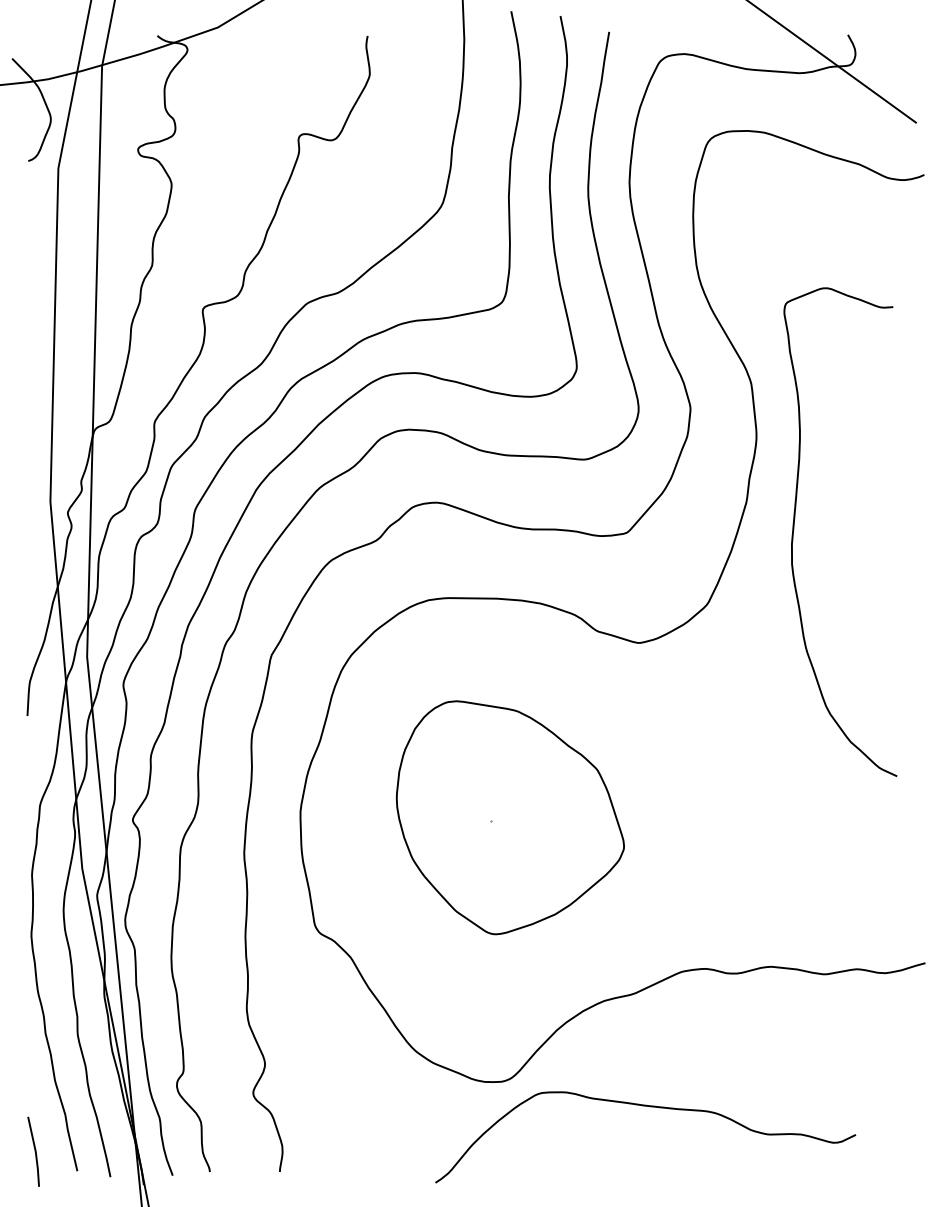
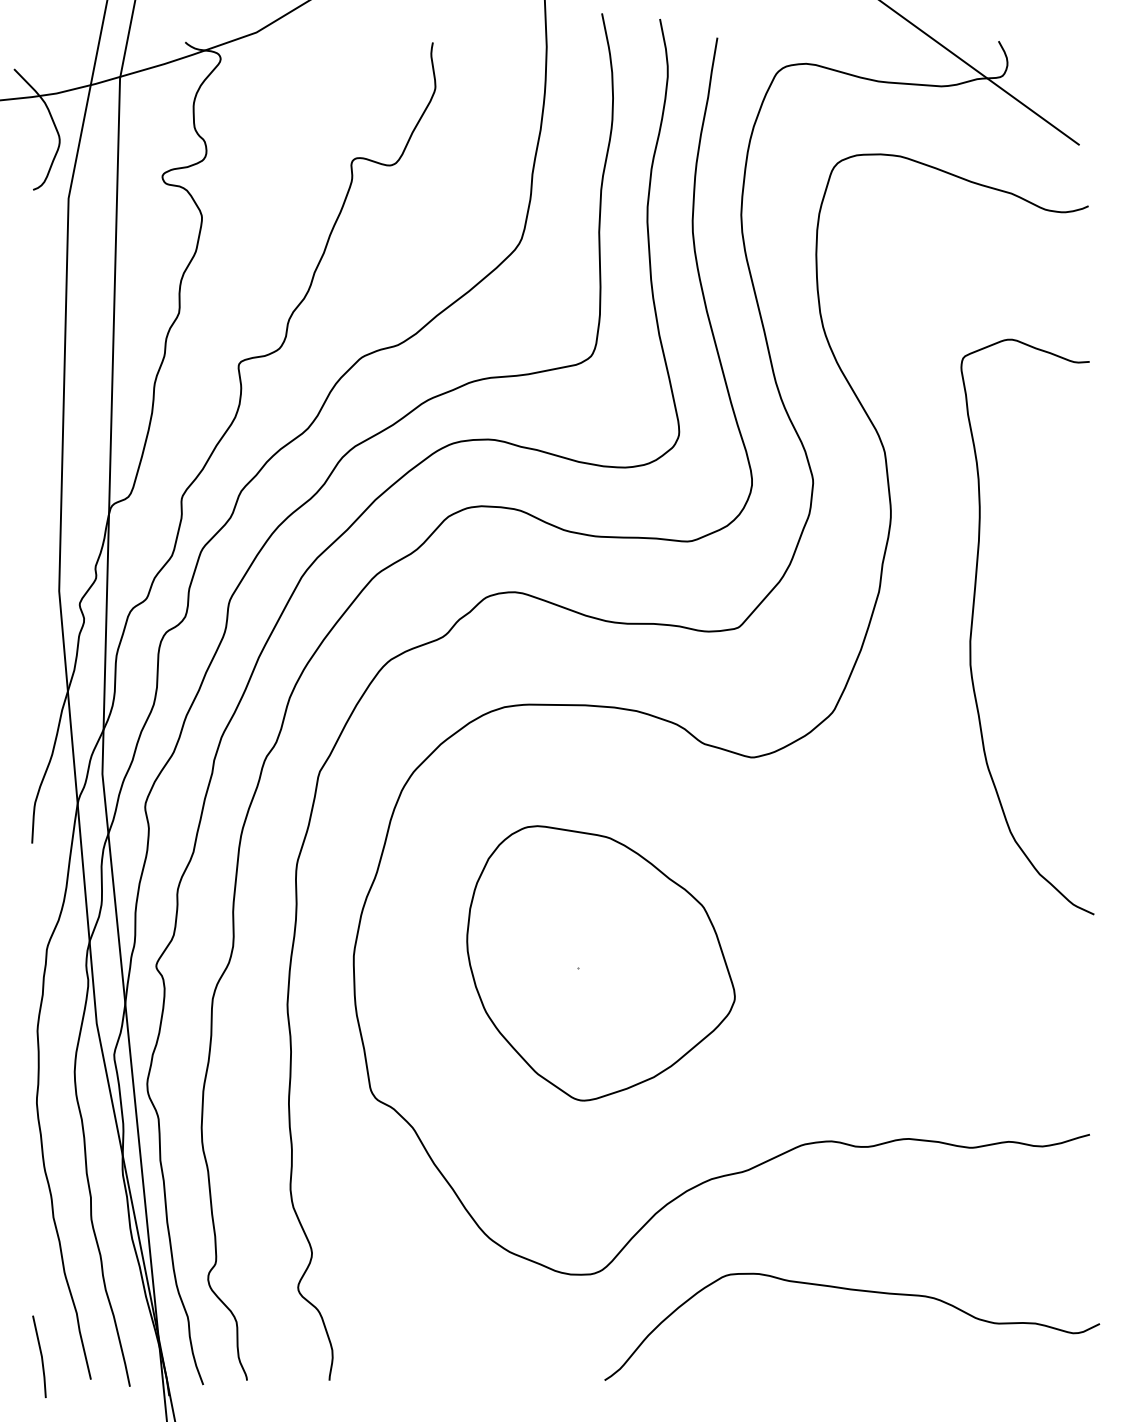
curve: (794, 530) -> (973, 625), moved
curve: (650, 1107) -> (857, 1291), moved

